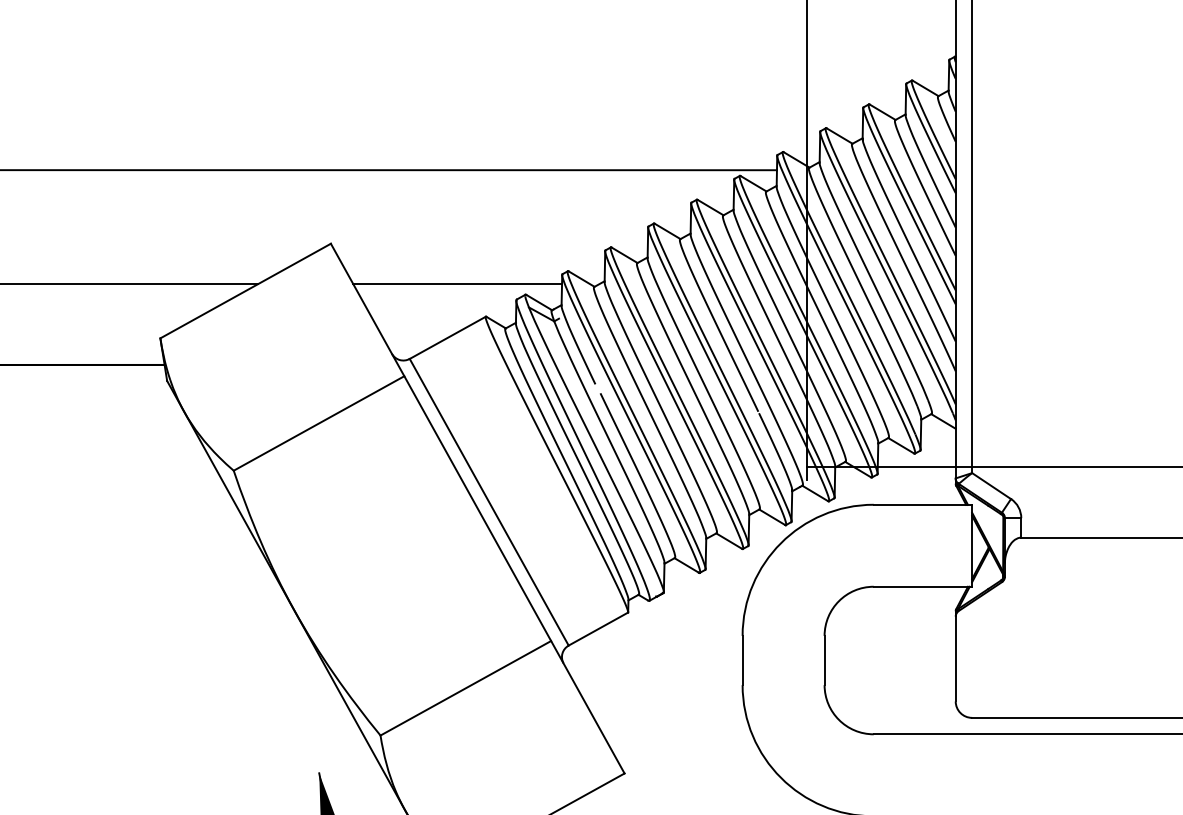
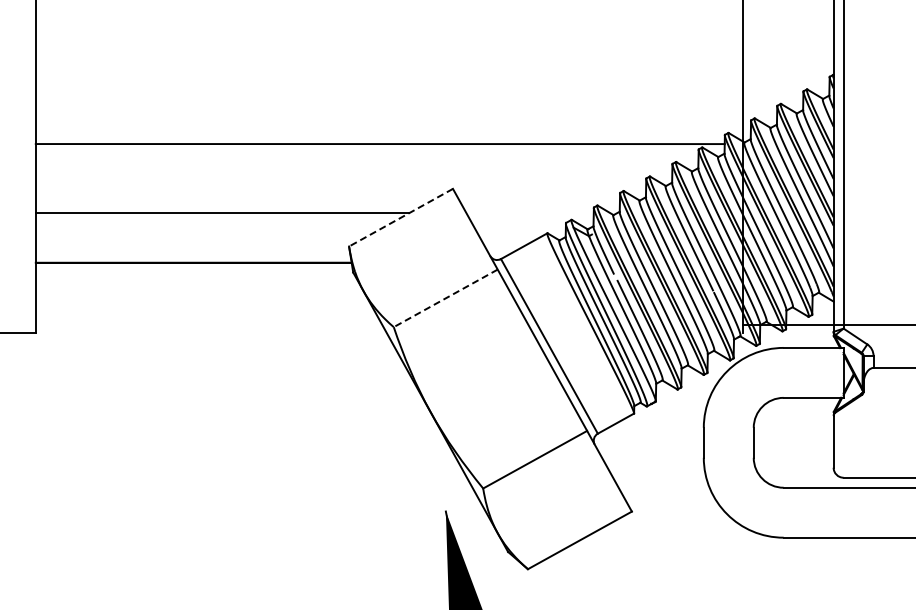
line: (456, 284) -> (529, 213), removed
line: (244, 290) -> (400, 217), solid -> dashed
line: (318, 423) -> (445, 298), solid -> dashed

